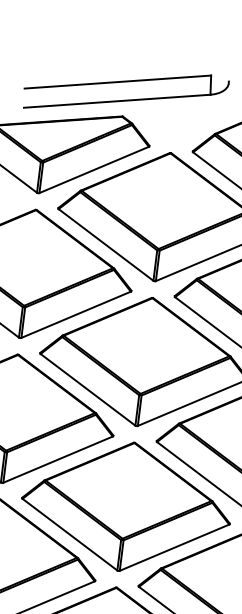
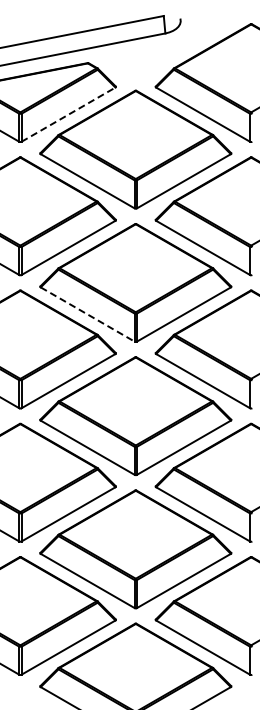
line: (94, 169) -> (68, 114), solid -> dashed
line: (88, 389) -> (88, 314), solid -> dashed

